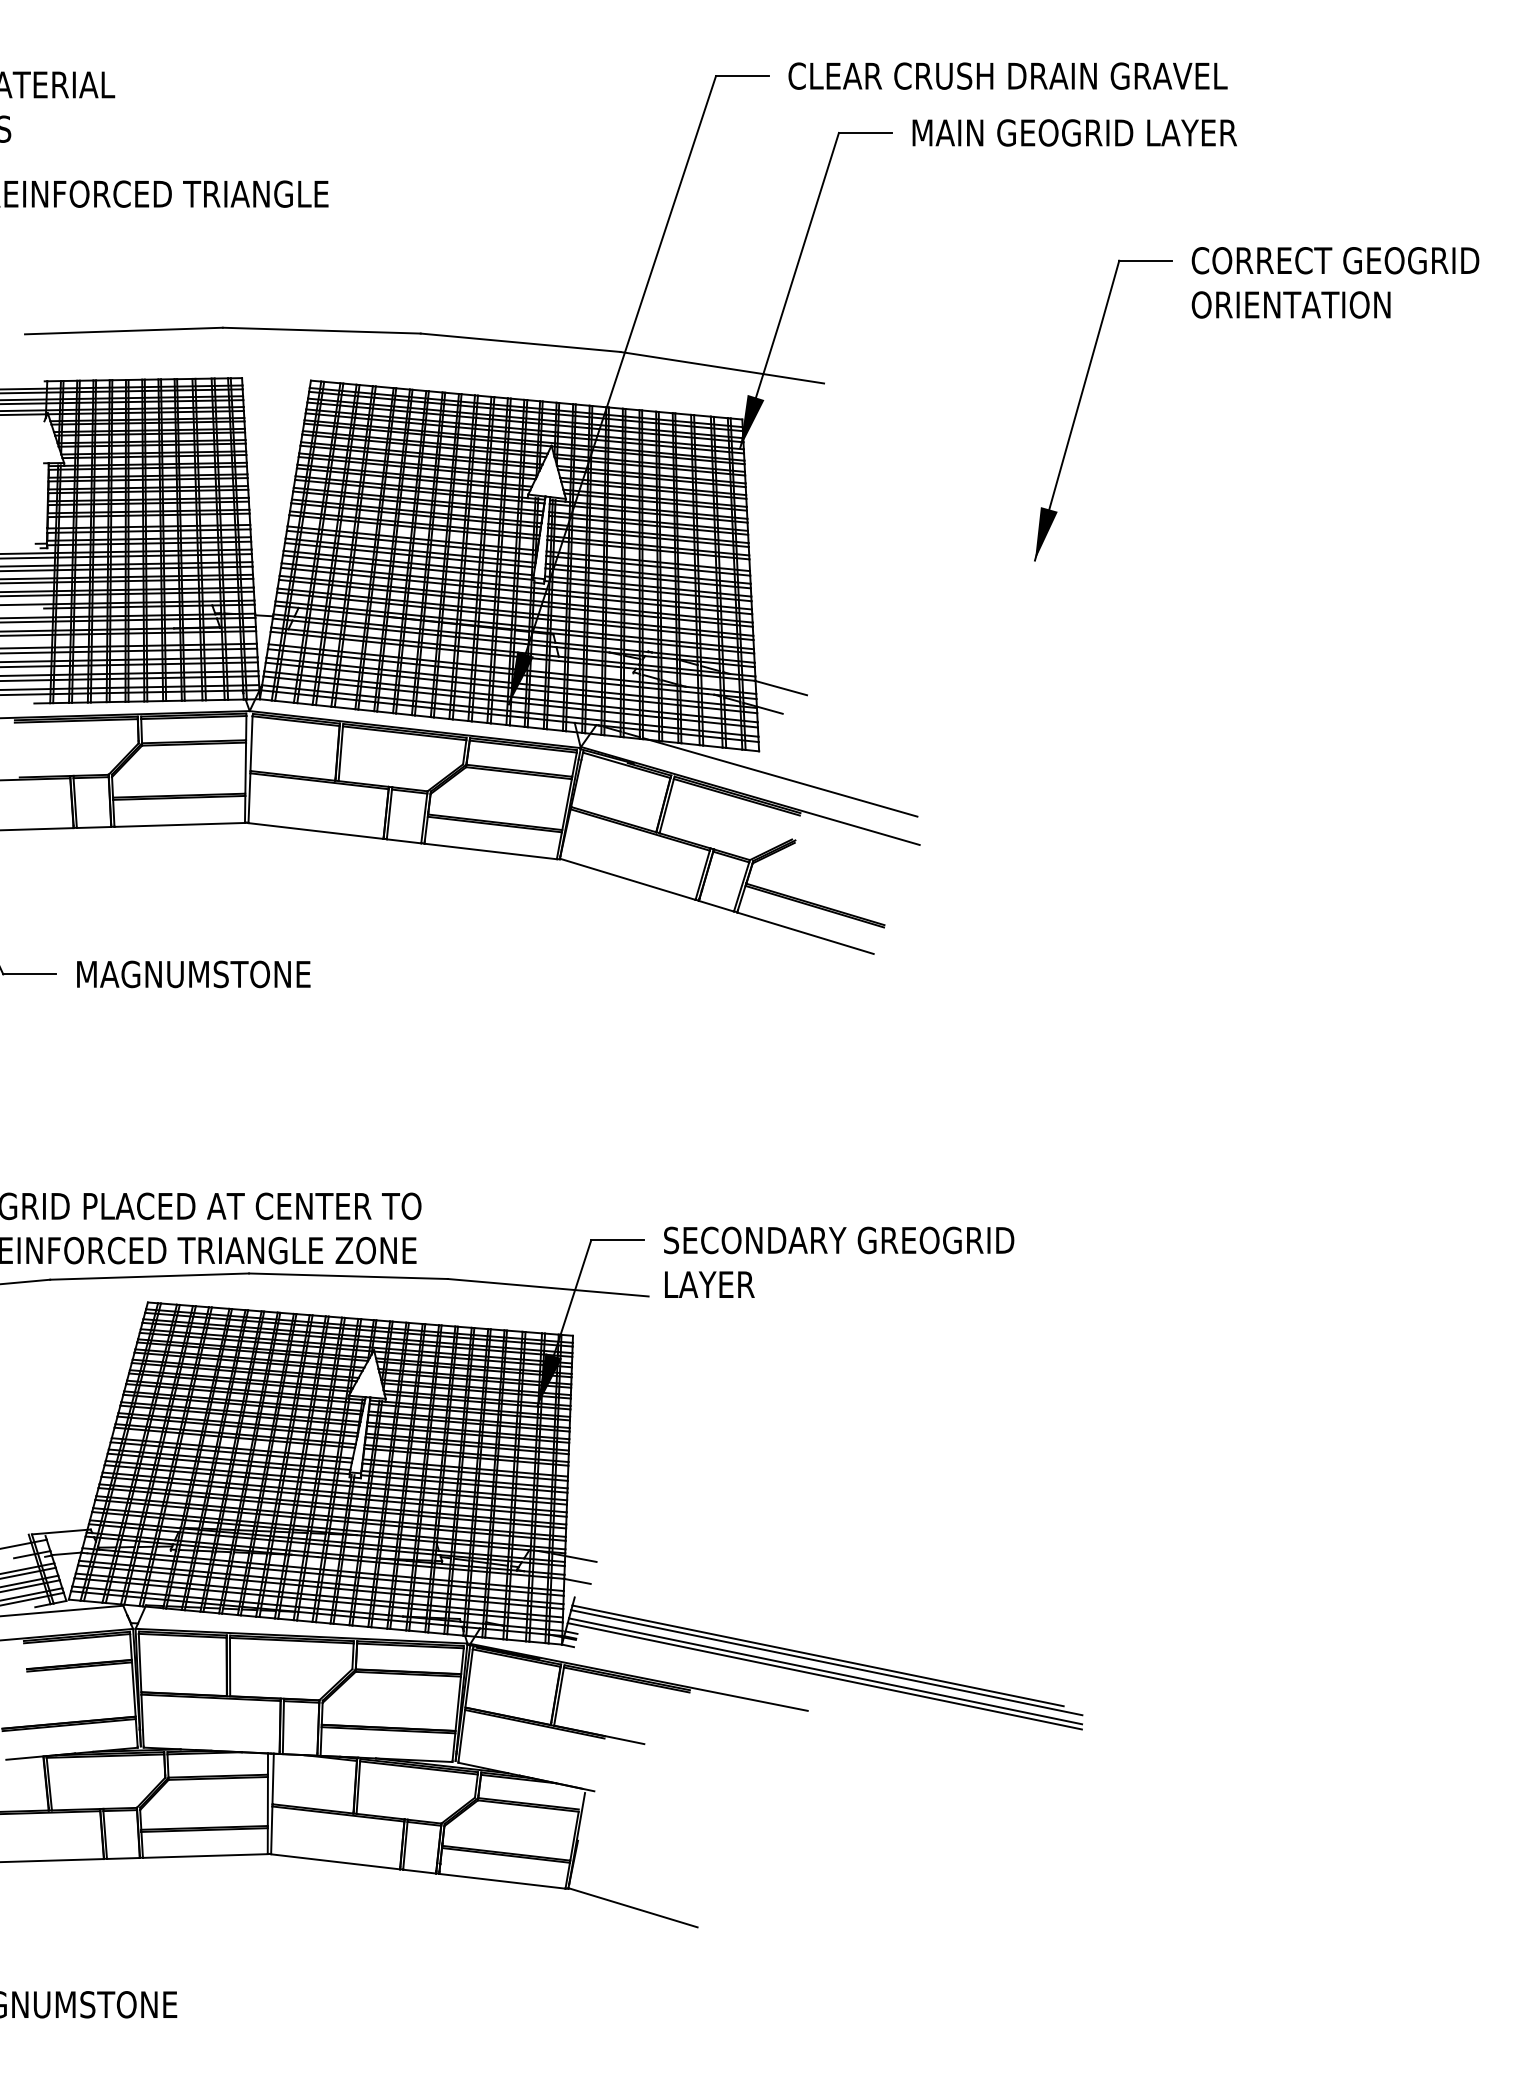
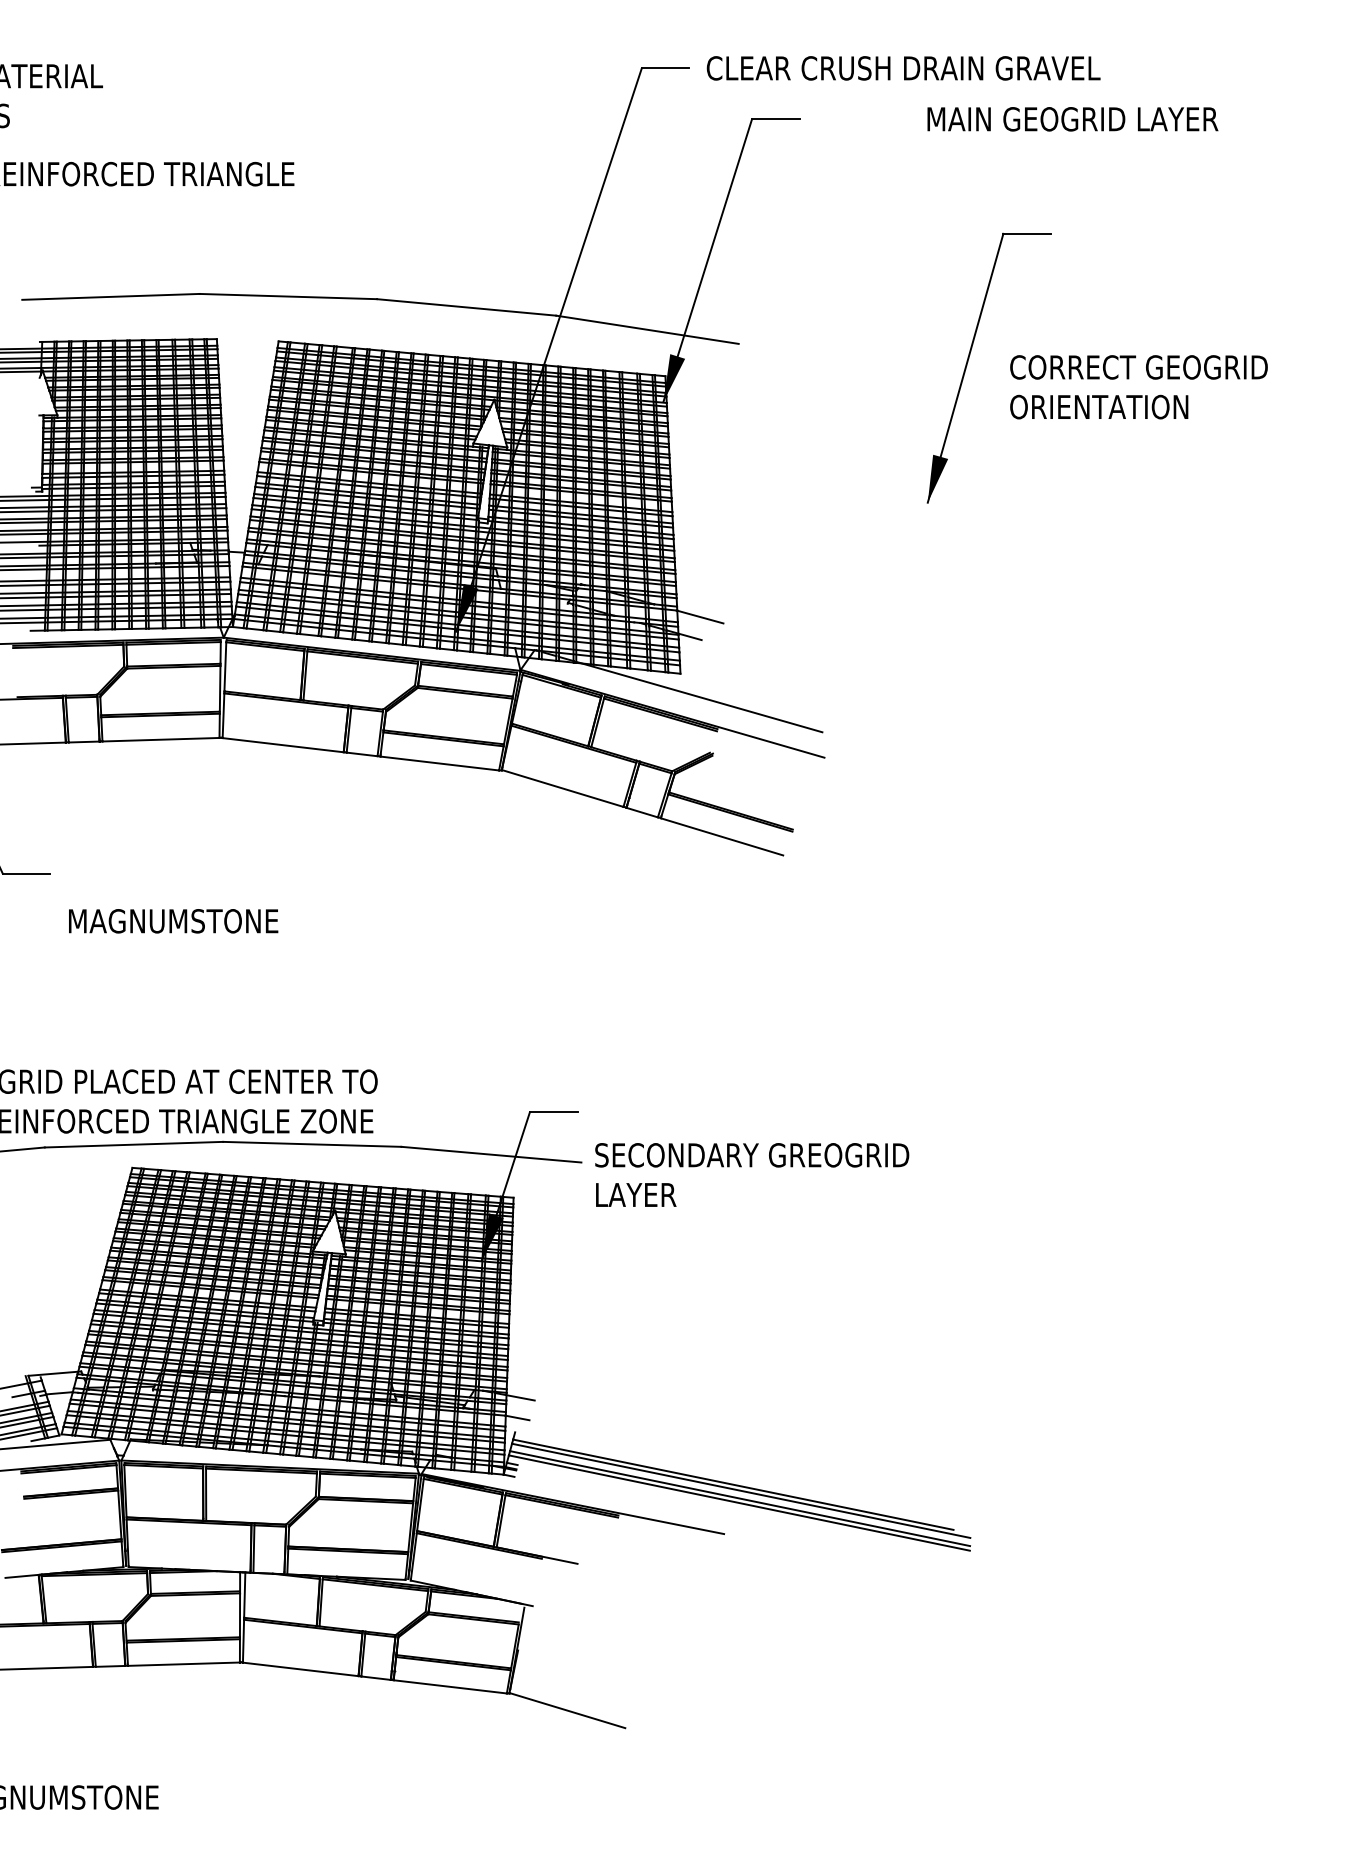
text: (1074, 132) -> (1072, 118), moved
text: (1335, 282) -> (1138, 386), moved
text: (193, 974) -> (173, 921), moved
text: (839, 1261) -> (752, 1174), moved

